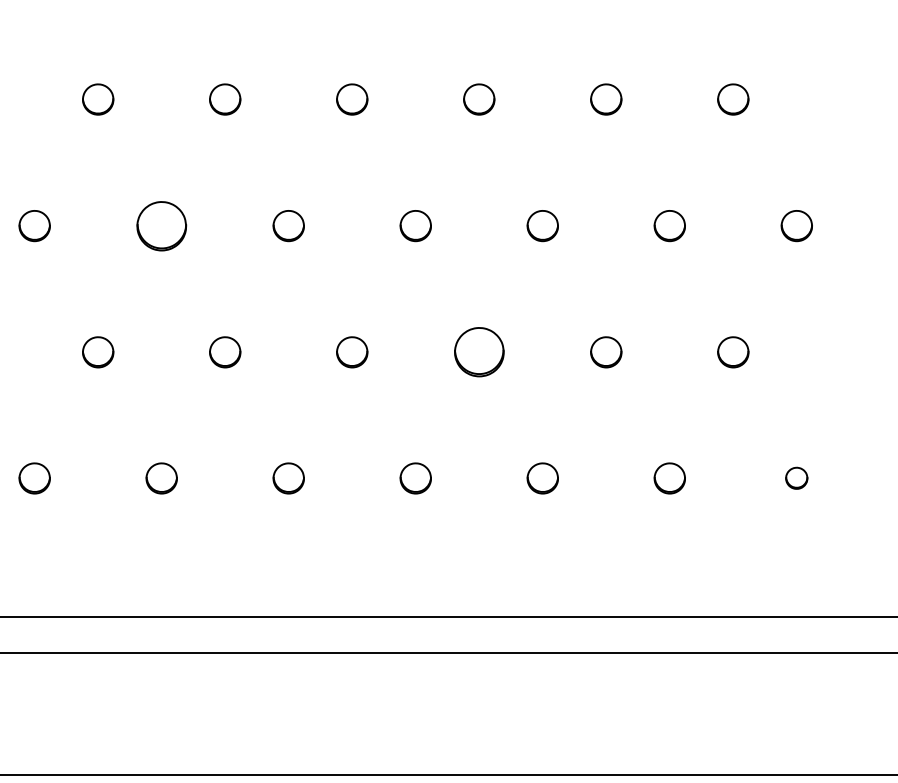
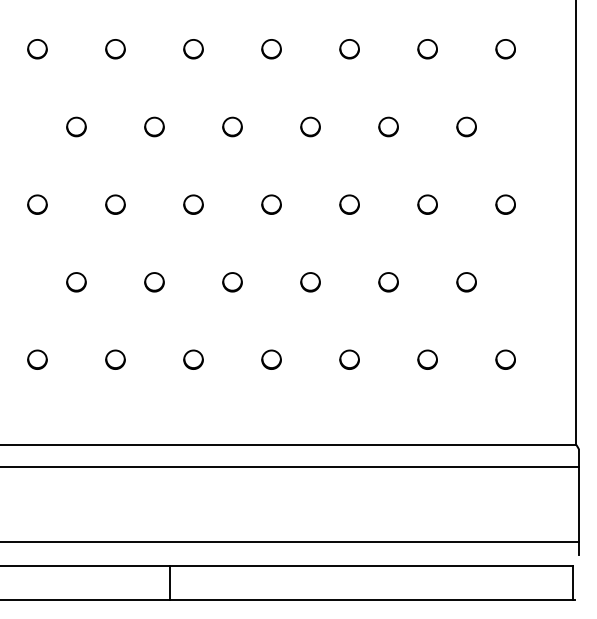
part: (161, 225) -> (115, 204), size x0.62
part: (479, 352) -> (310, 282), size x0.62
part: (796, 477) -> (505, 359), size x1.43

